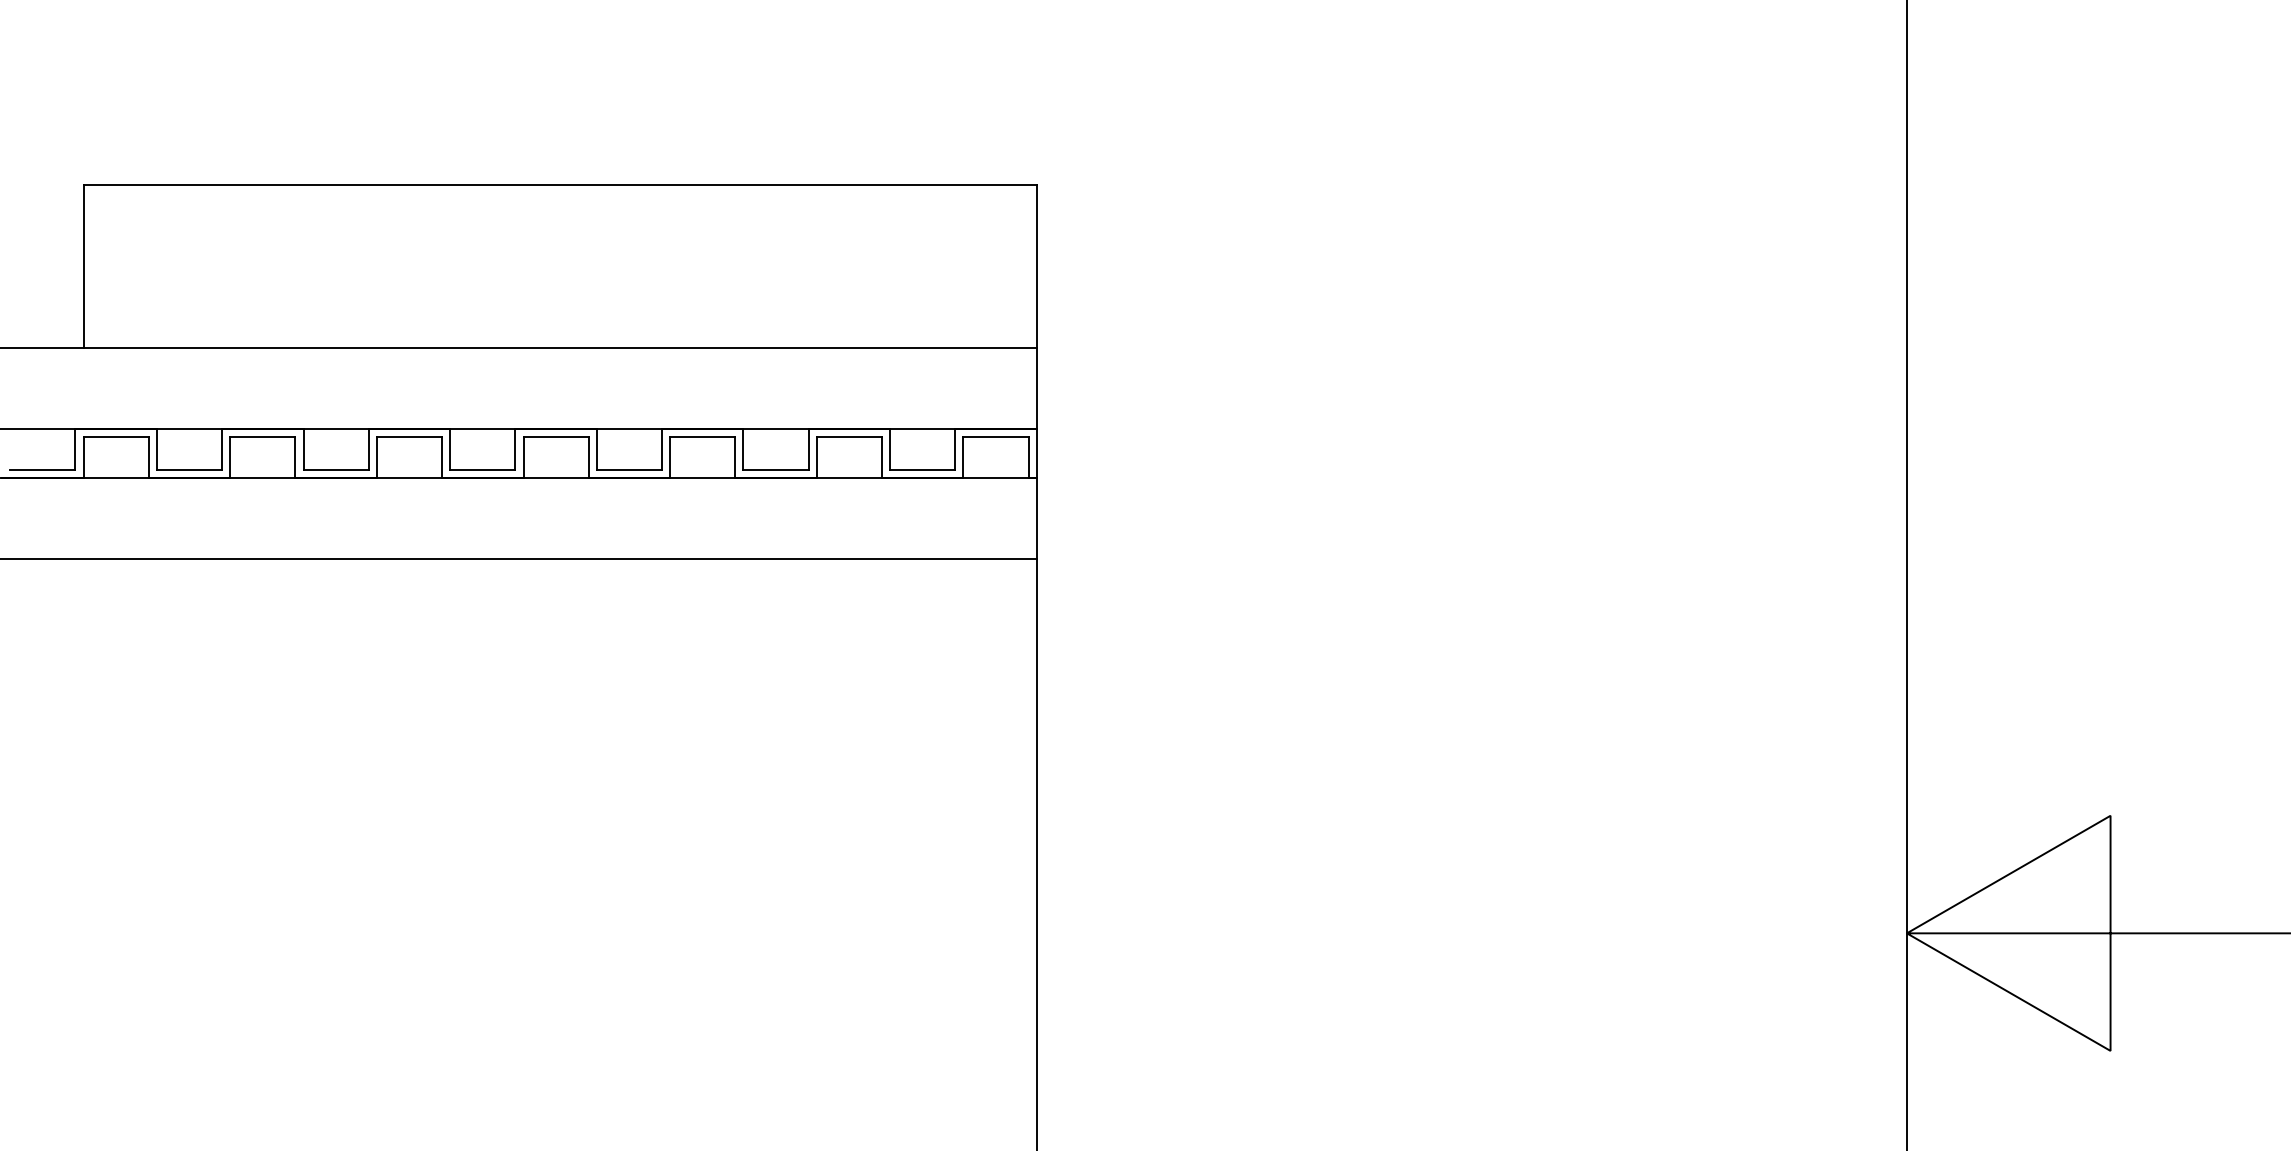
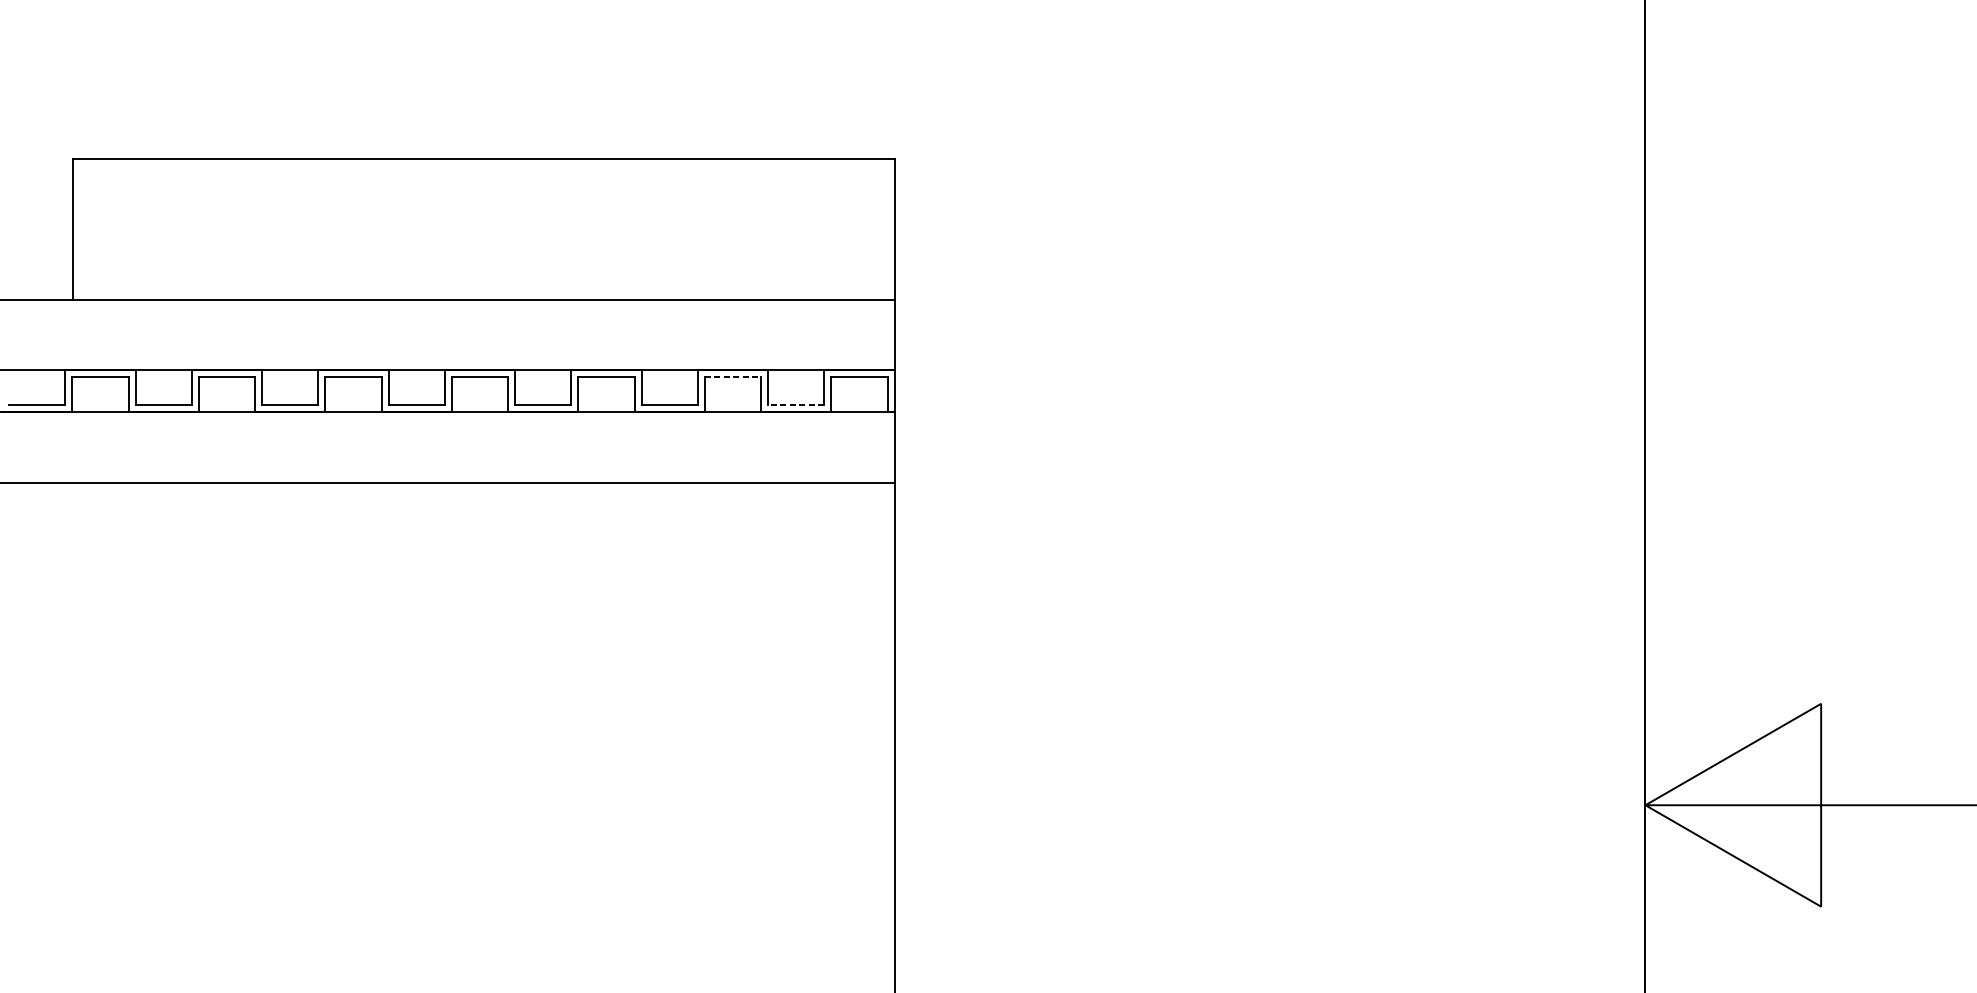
line: (849, 437) -> (733, 377), solid -> dashed
line: (922, 469) -> (796, 405), solid -> dashed

